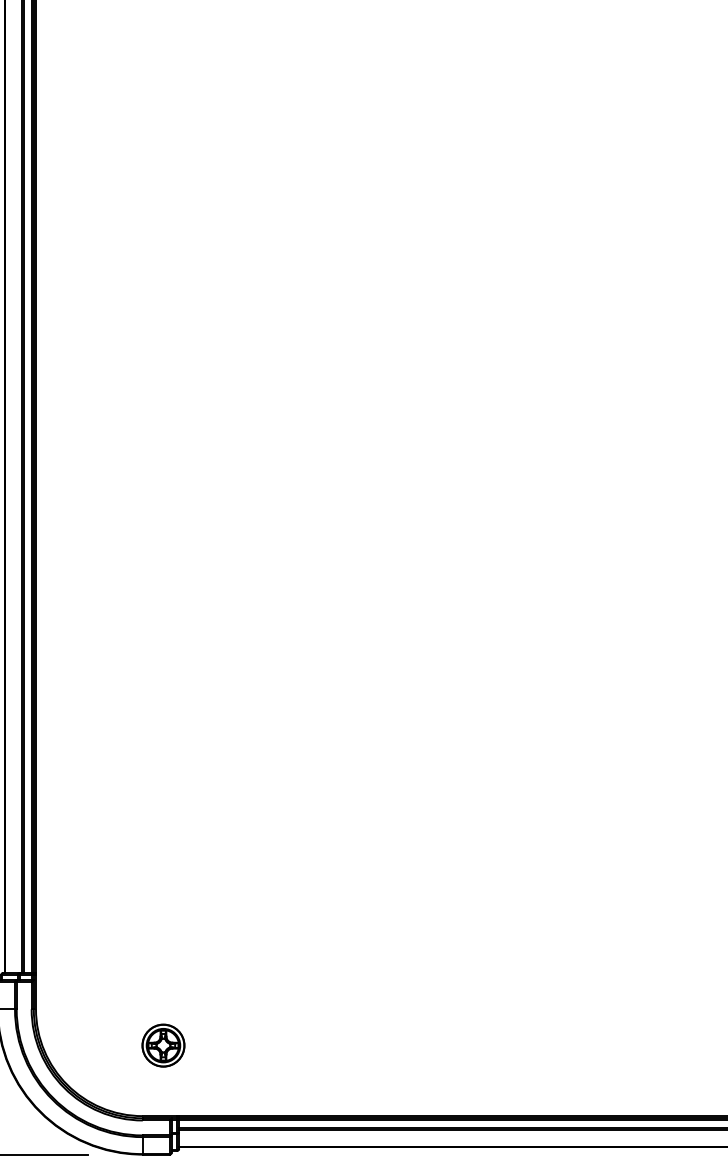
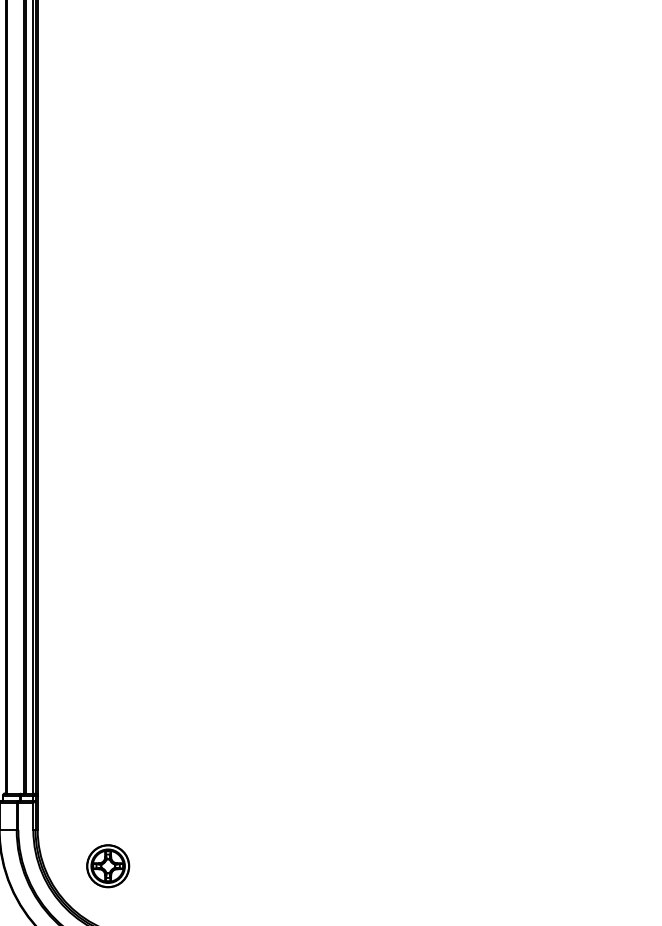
part: (163, 1045) -> (108, 866), moved

